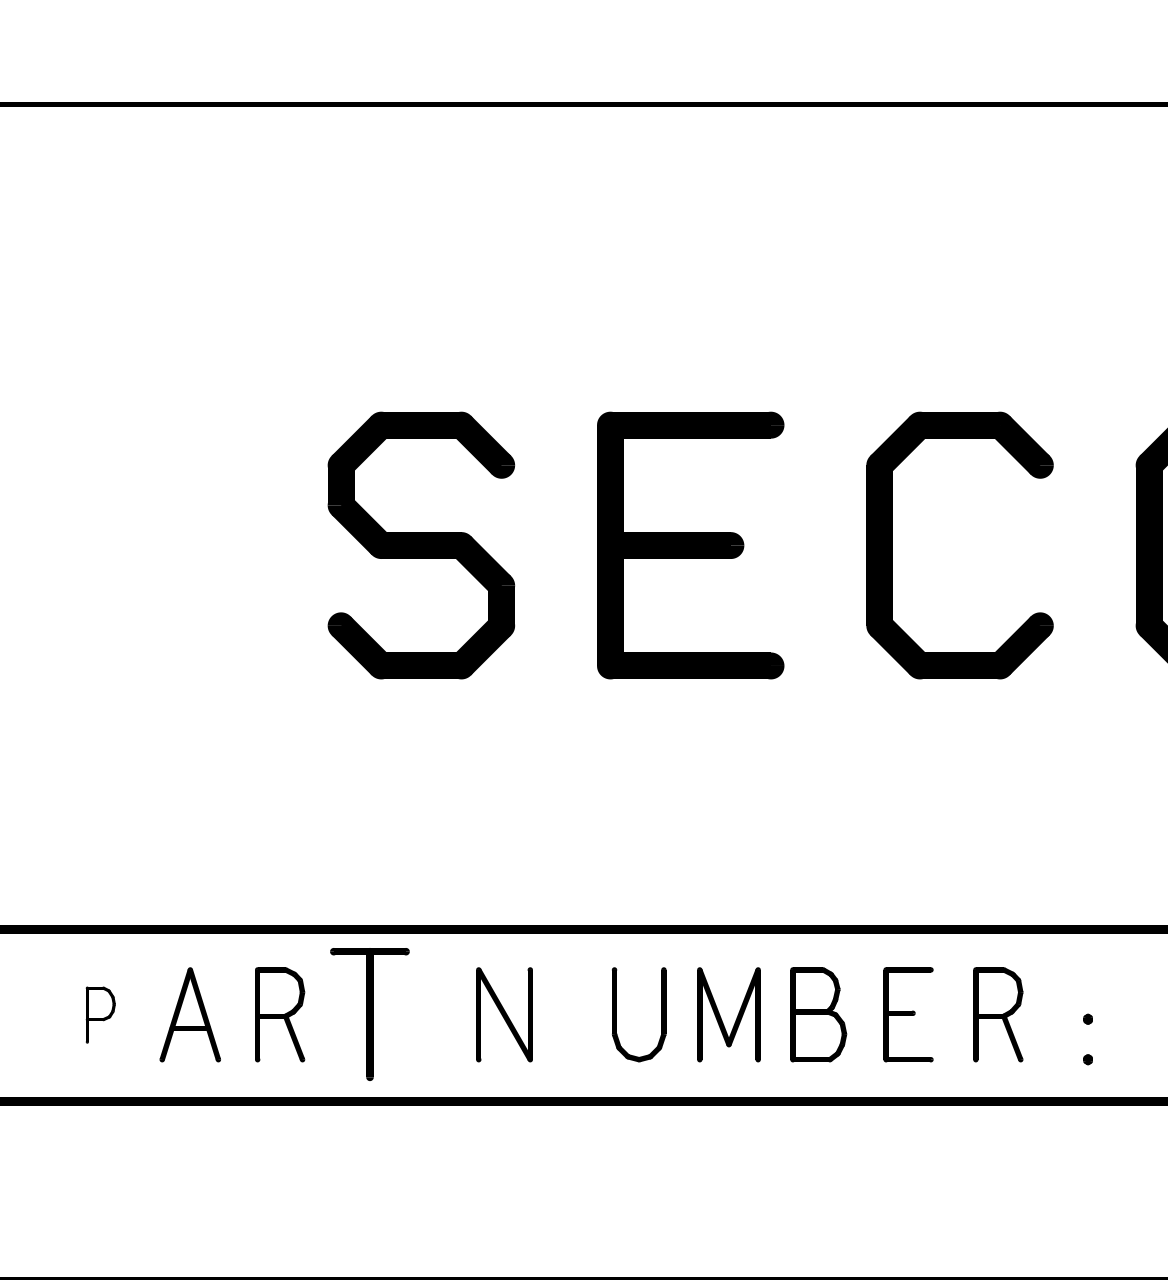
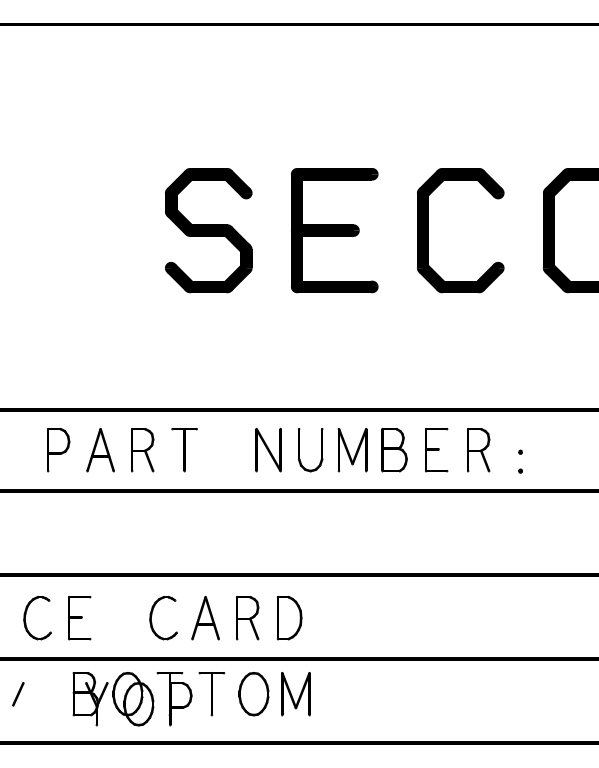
part: (100, 1015) -> (58, 450), size x1.67
part: (369, 1015) -> (184, 450), size x0.71
part: (504, 1015) -> (268, 450), moved

